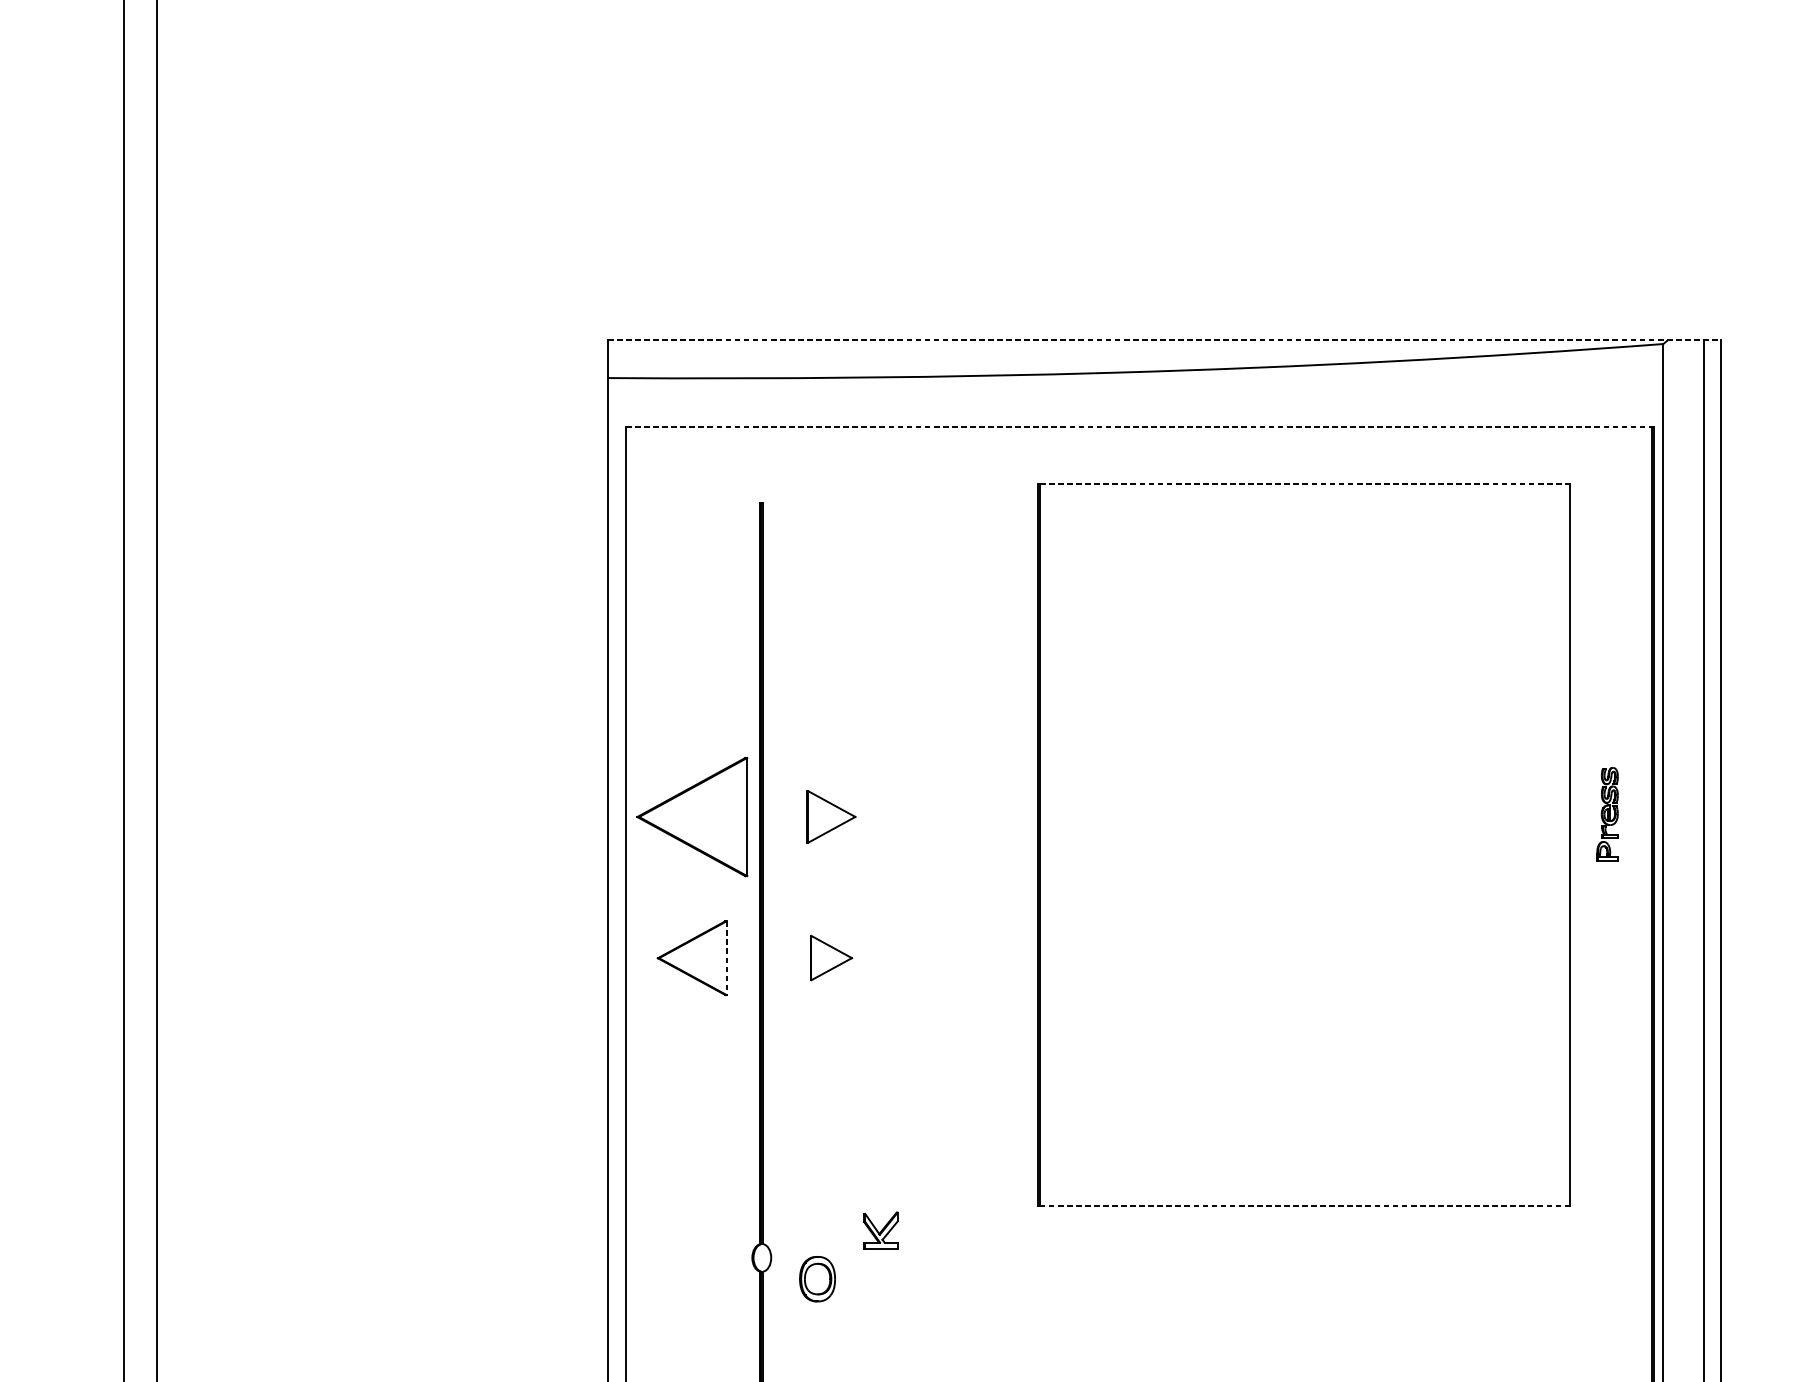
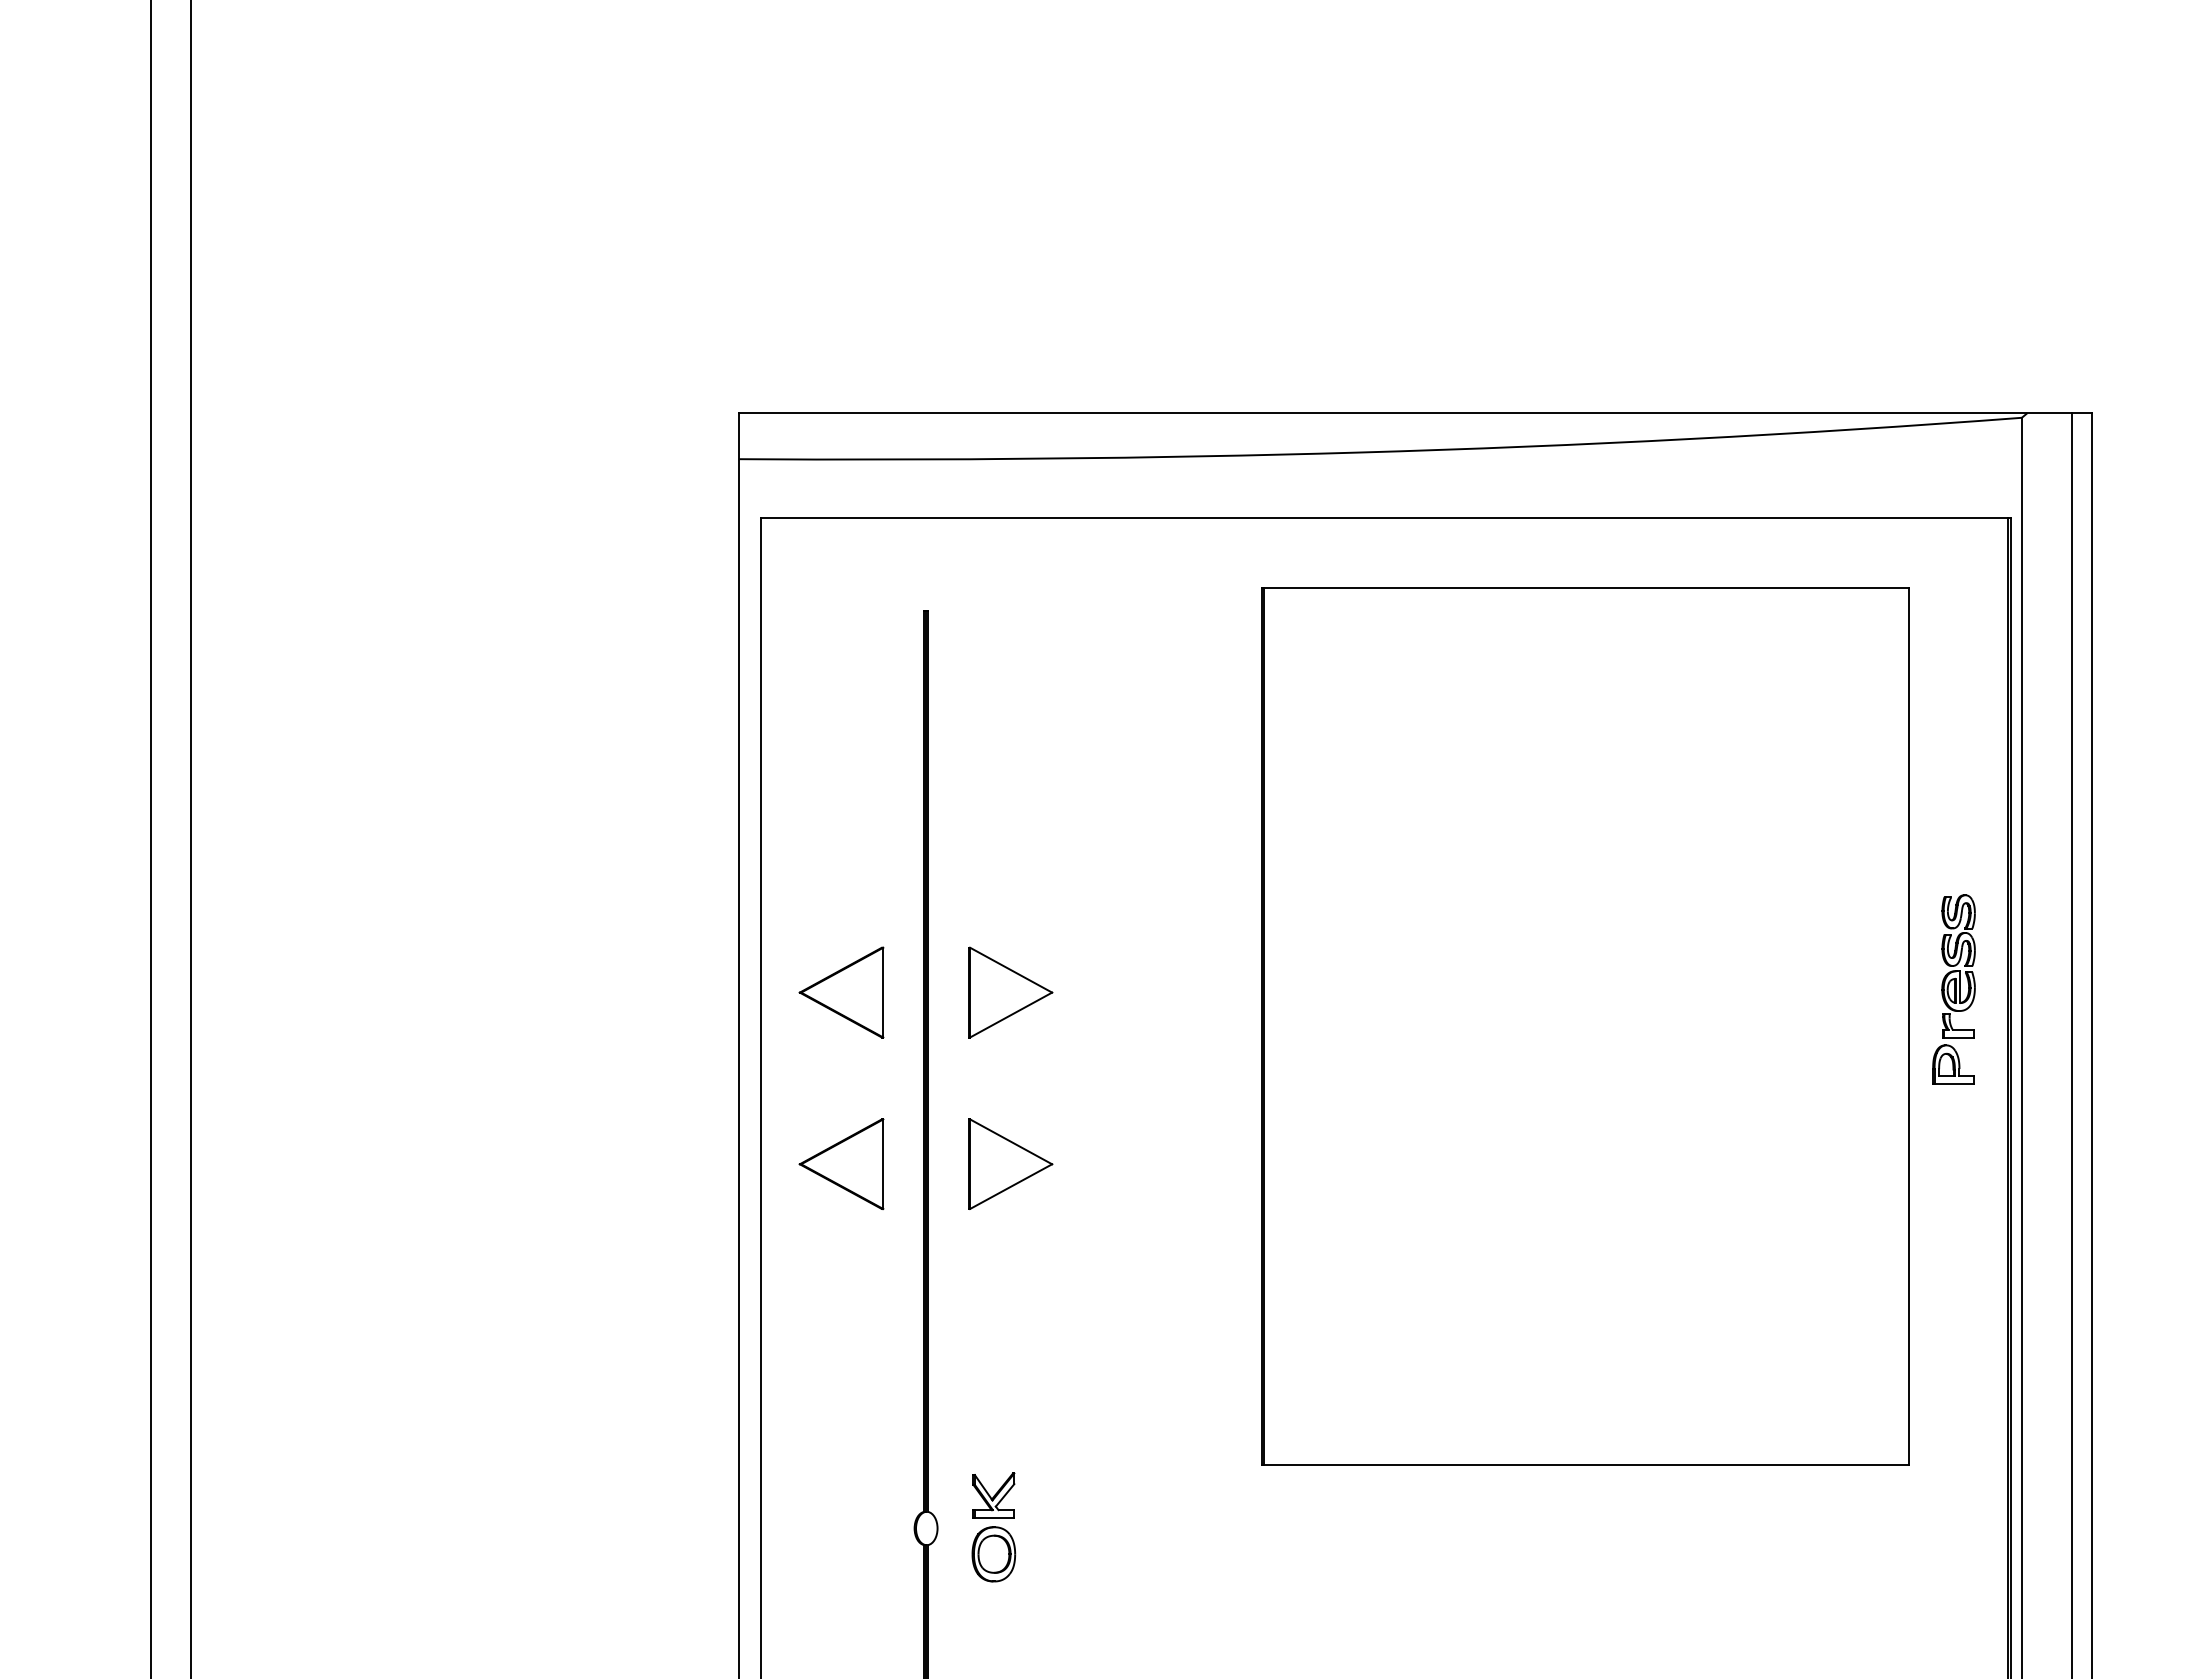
line: (1164, 340) -> (1415, 413), dashed -> solid
line: (1139, 426) -> (1385, 518), dashed -> solid
line: (1305, 484) -> (1586, 588), dashed -> solid
part: (1607, 814) -> (1953, 989), size x1.67
part: (692, 816) -> (841, 992), size x0.62
part: (831, 816) -> (1010, 992), size x1.43
part: (831, 957) -> (1010, 1163), size x1.67
line: (726, 958) -> (883, 1164), dashed -> solid
line: (1304, 1206) -> (1585, 1465), dashed -> solid
part: (880, 1230) -> (993, 1495), moved

